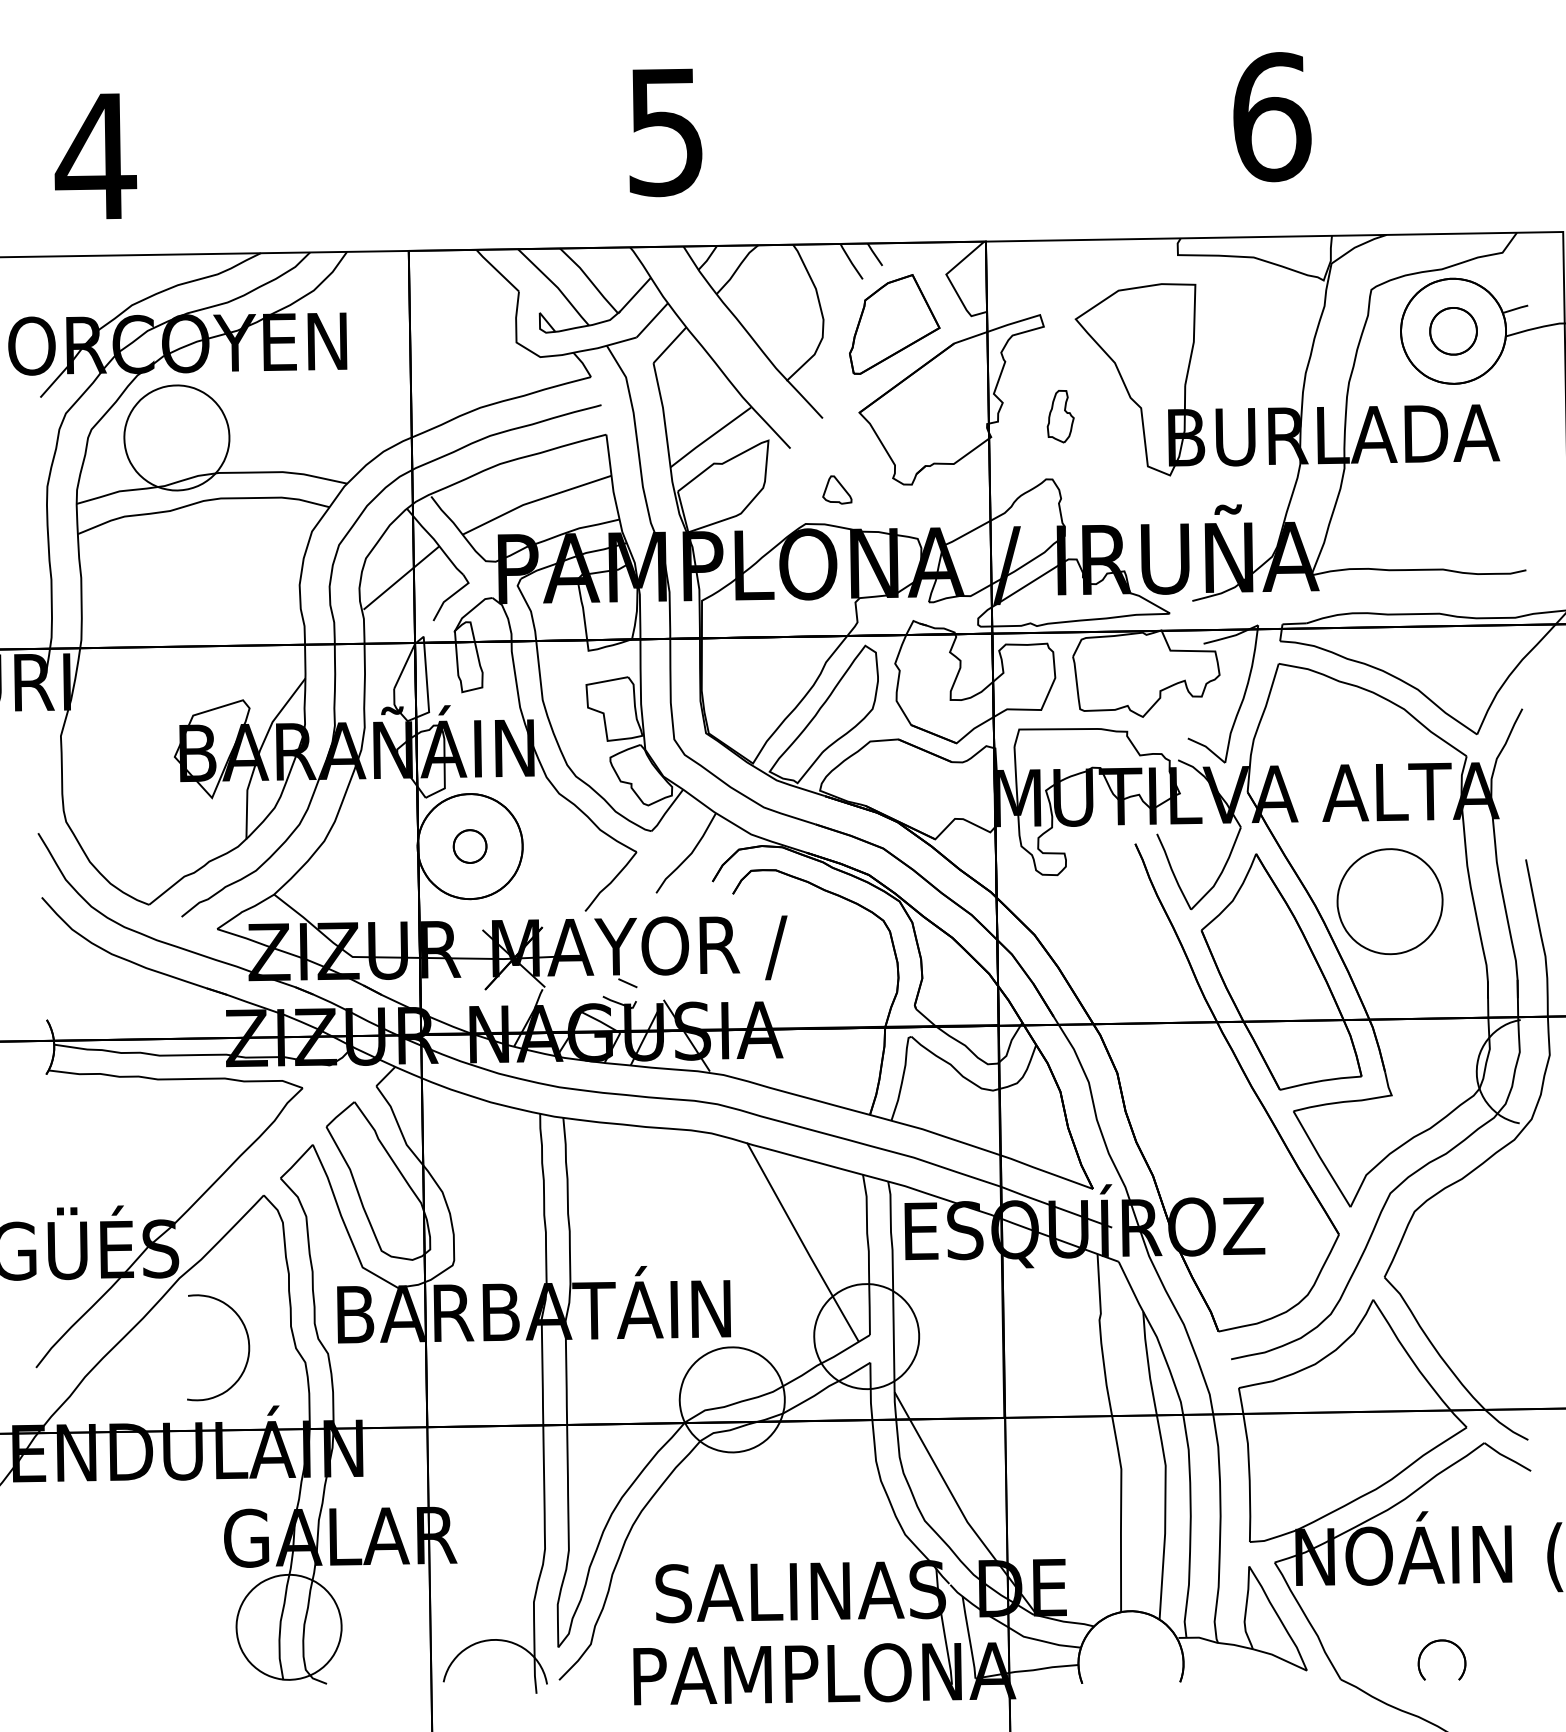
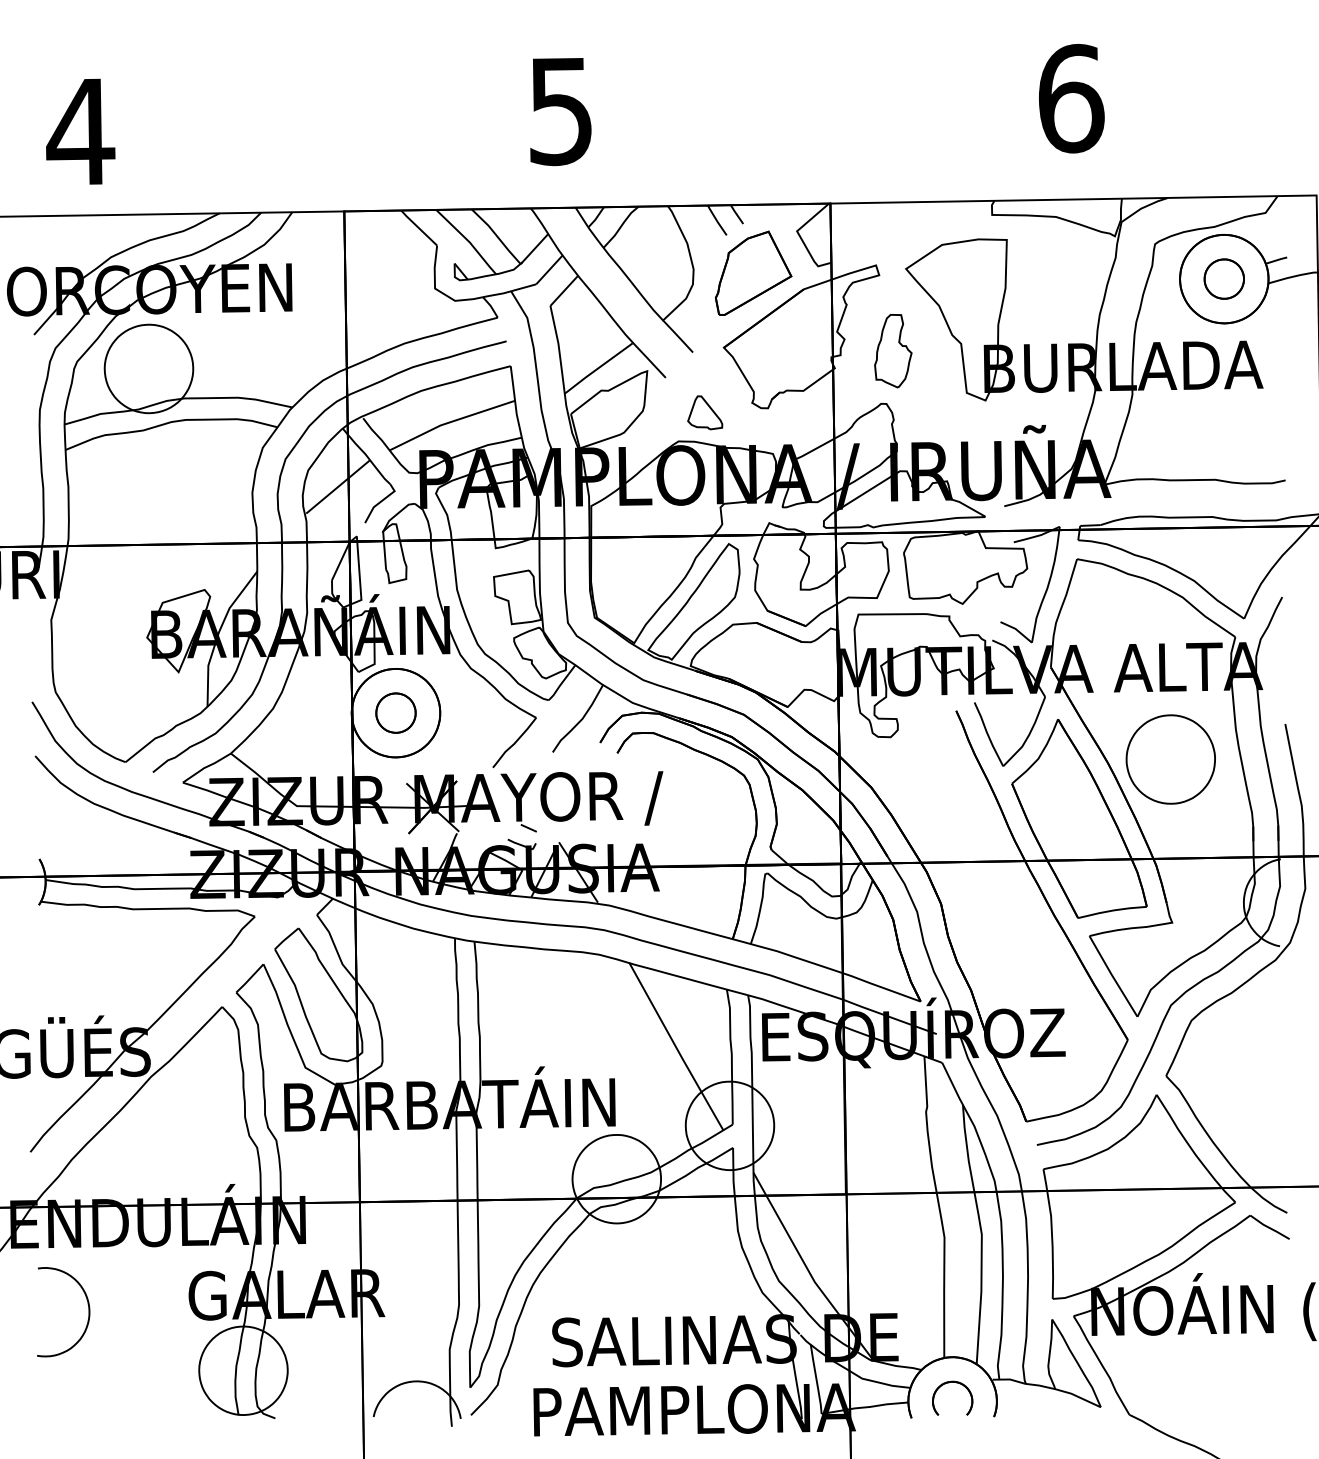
part: (1060, 416) -> (893, 350), size x1.67
part: (837, 489) -> (705, 412), size x1.43
part: (469, 846) -> (395, 713), size x1.43
curve: (247, 1340) -> (87, 1306), moved
part: (1436, 1642) -> (947, 1383), moved

